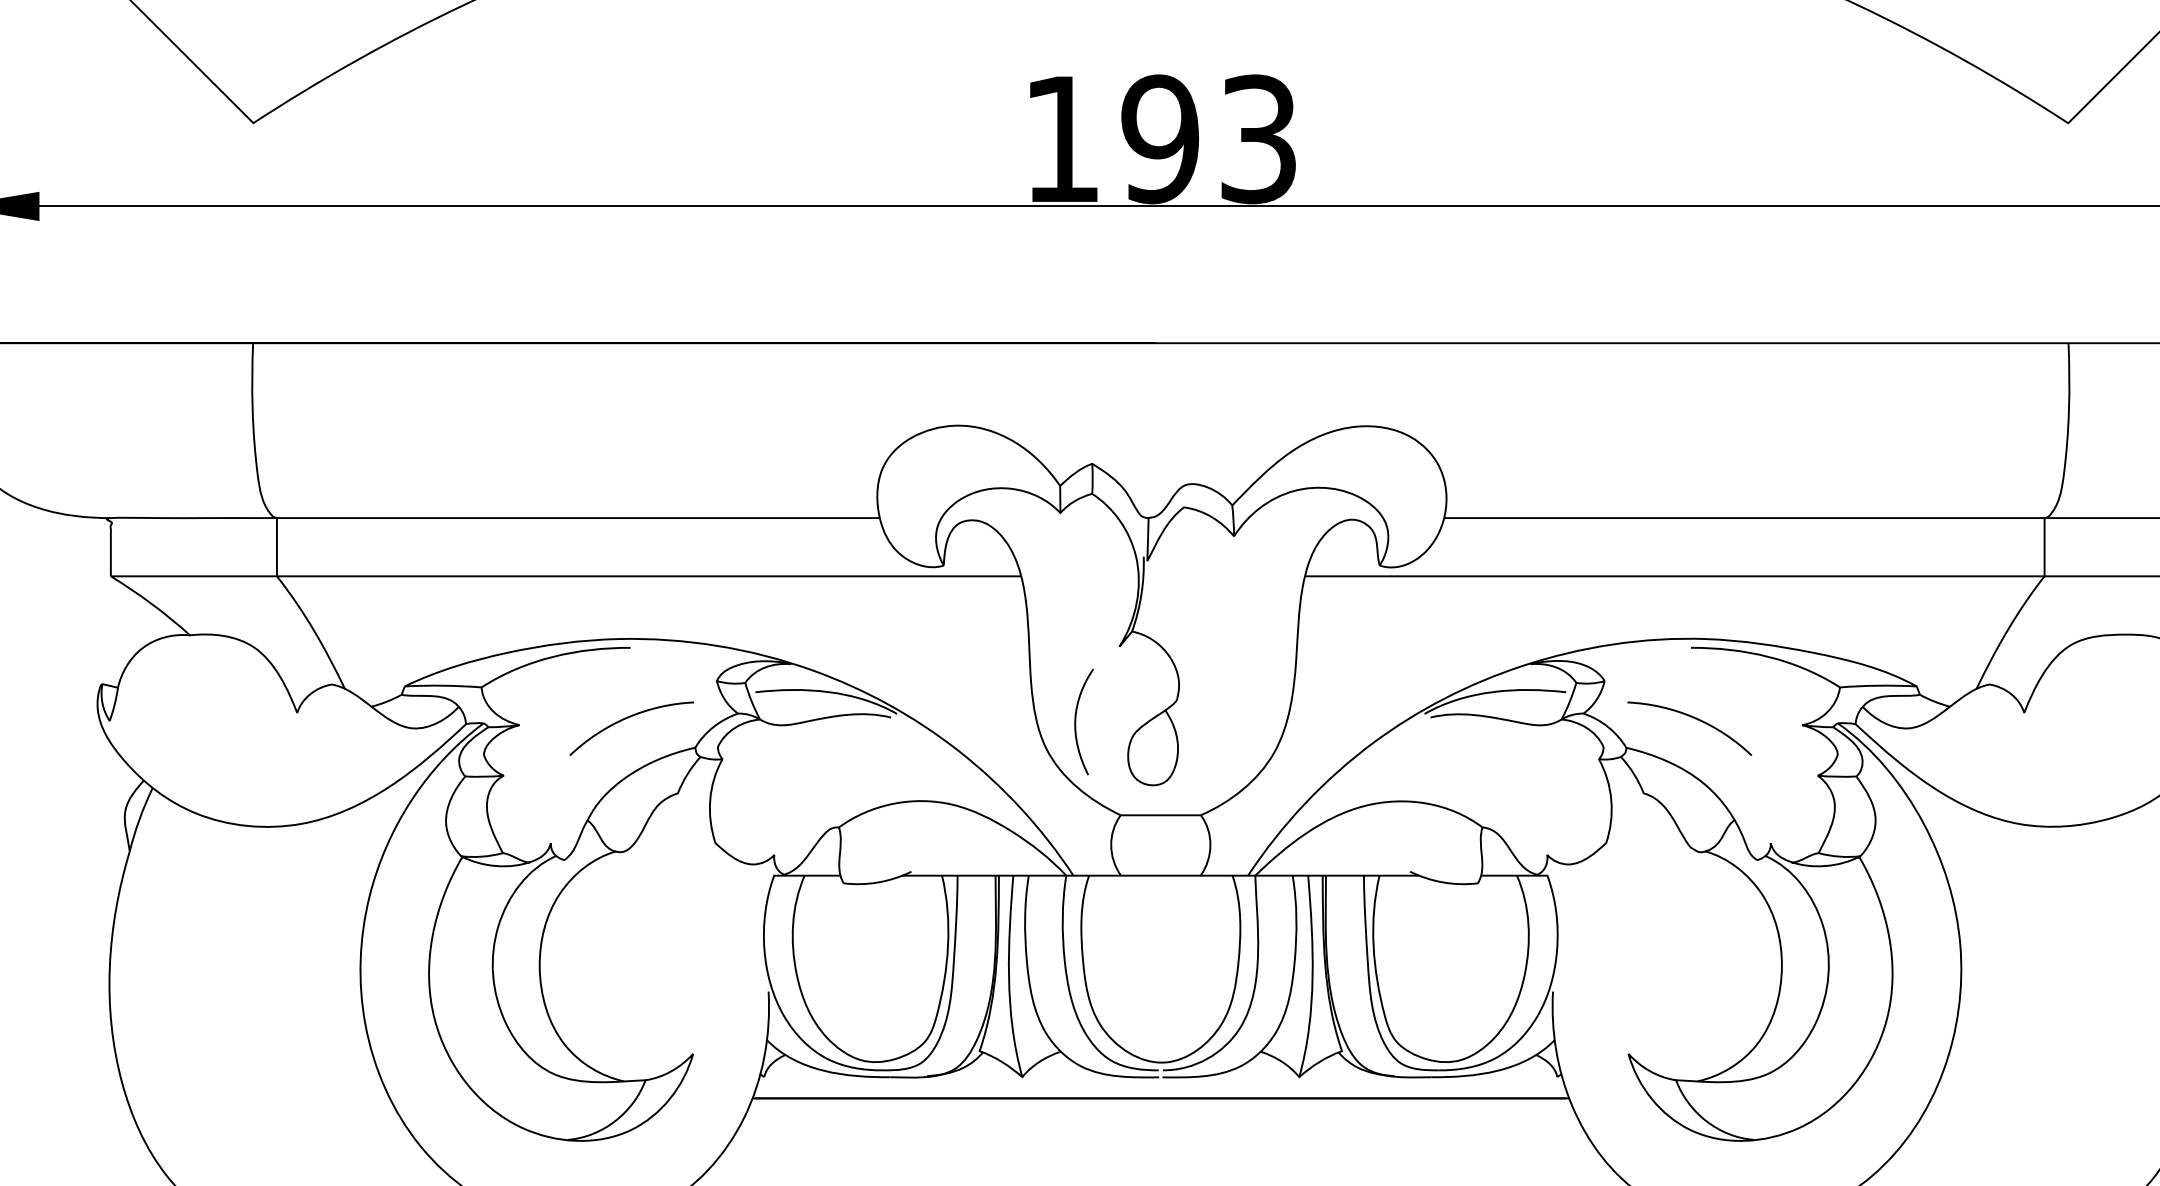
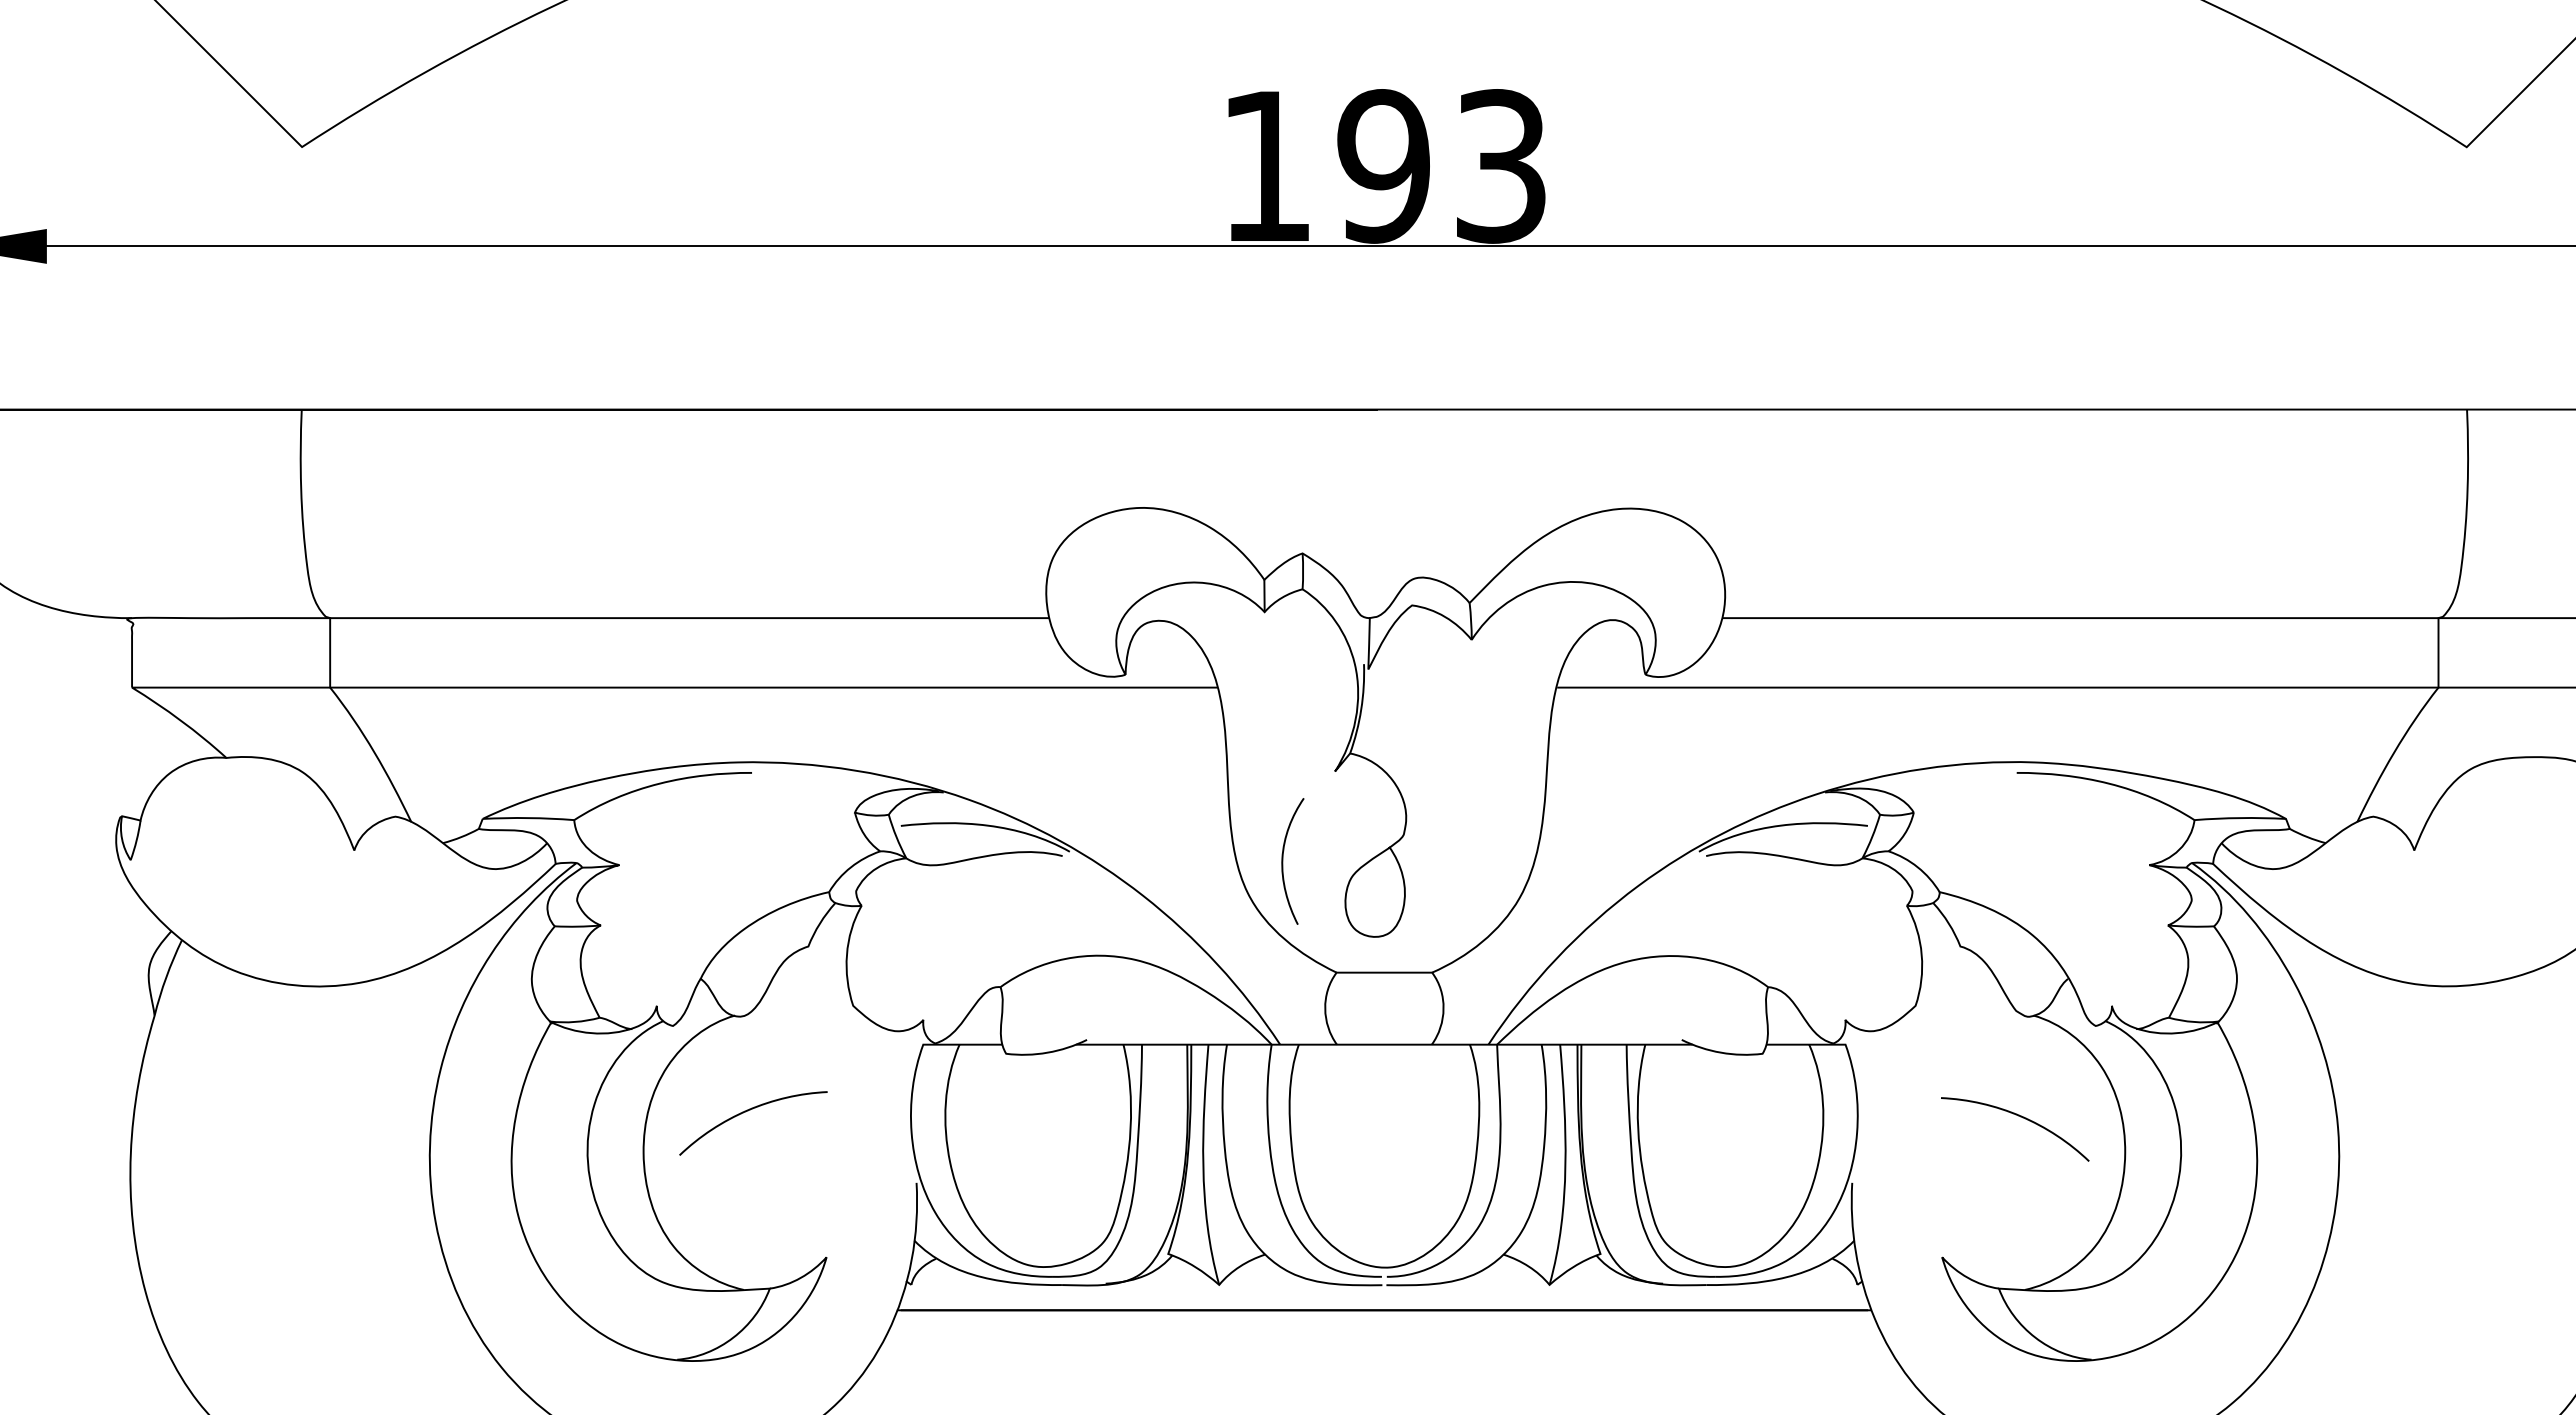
curve: (627, 718) -> (748, 1111), moved
curve: (1694, 718) -> (2020, 1117), moved

